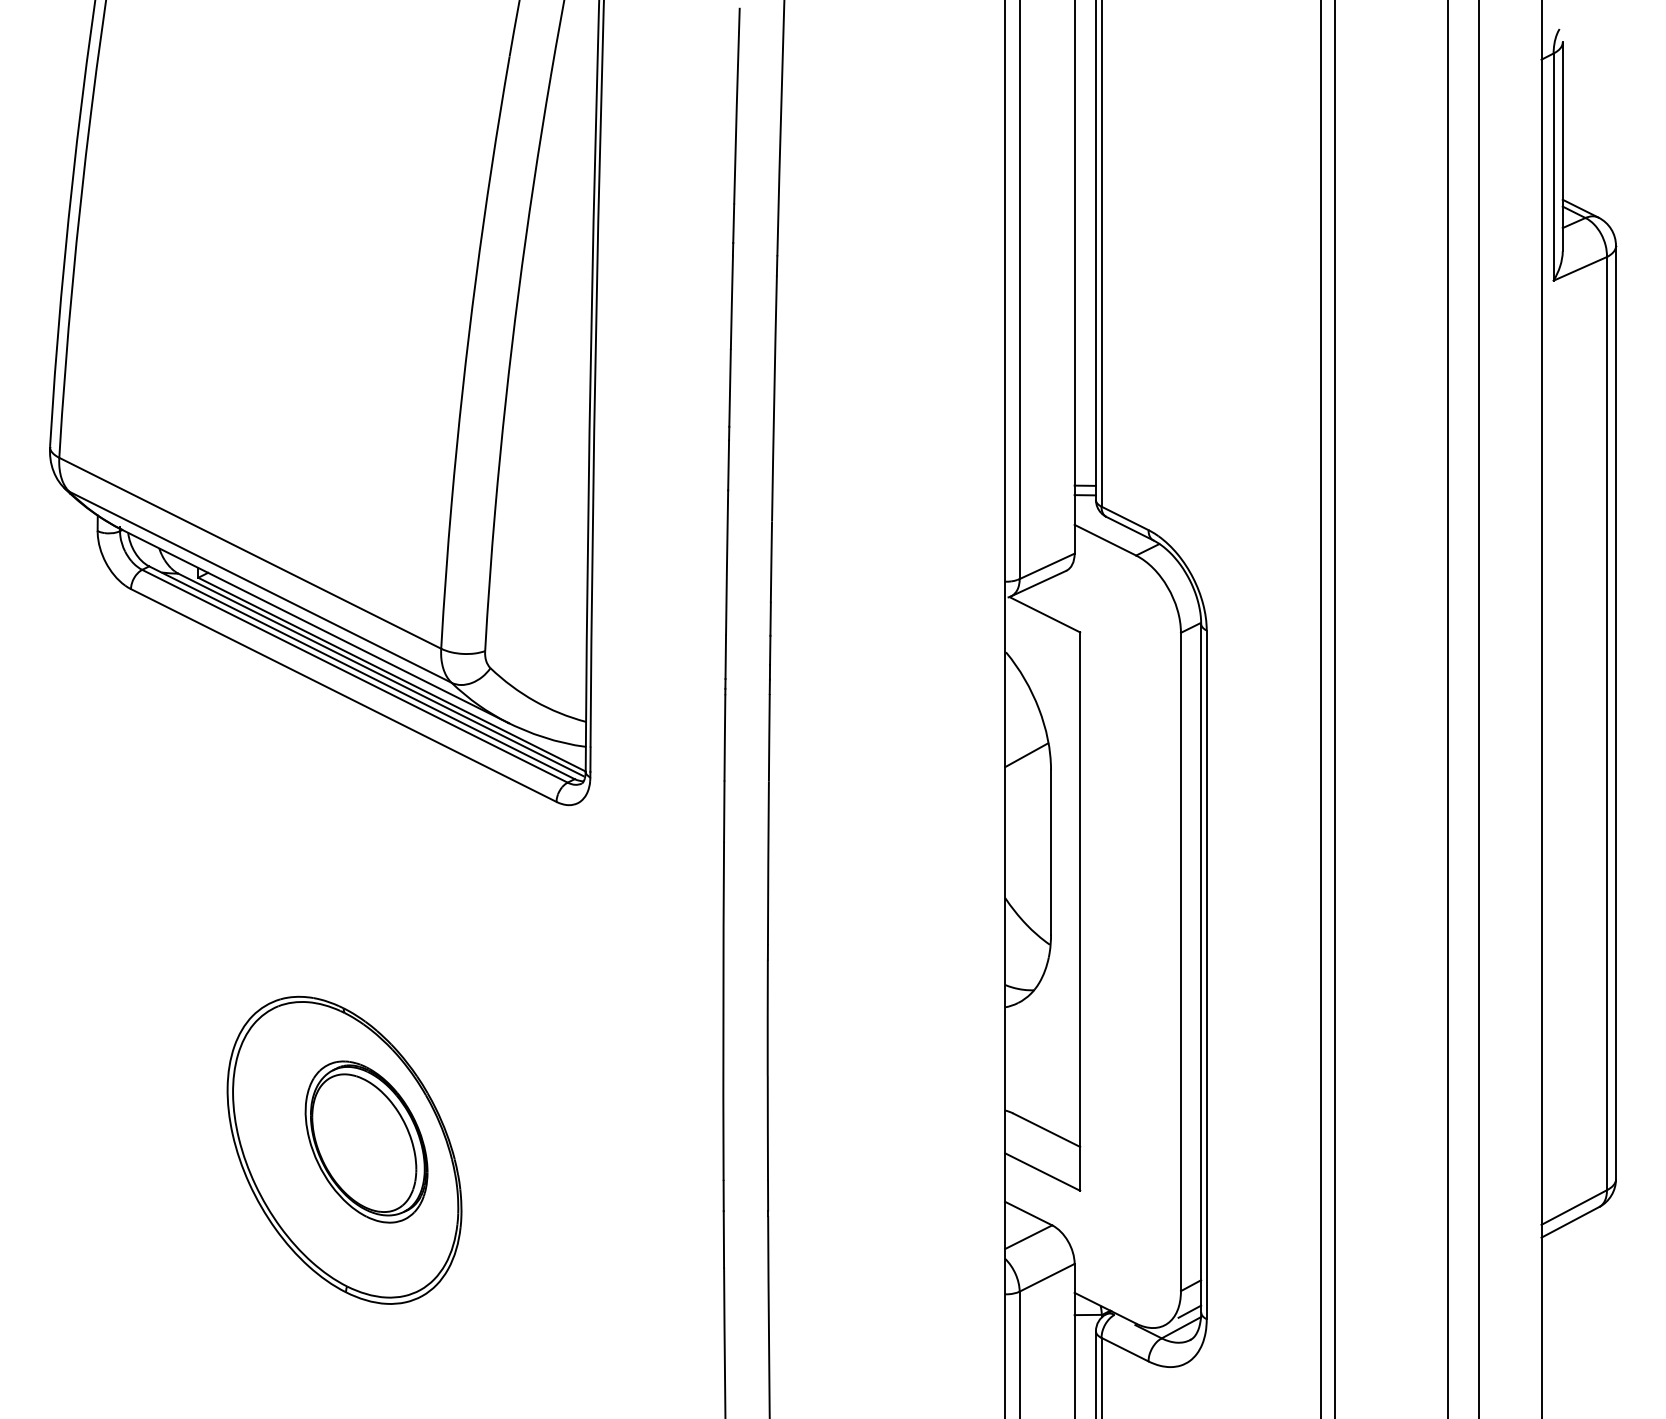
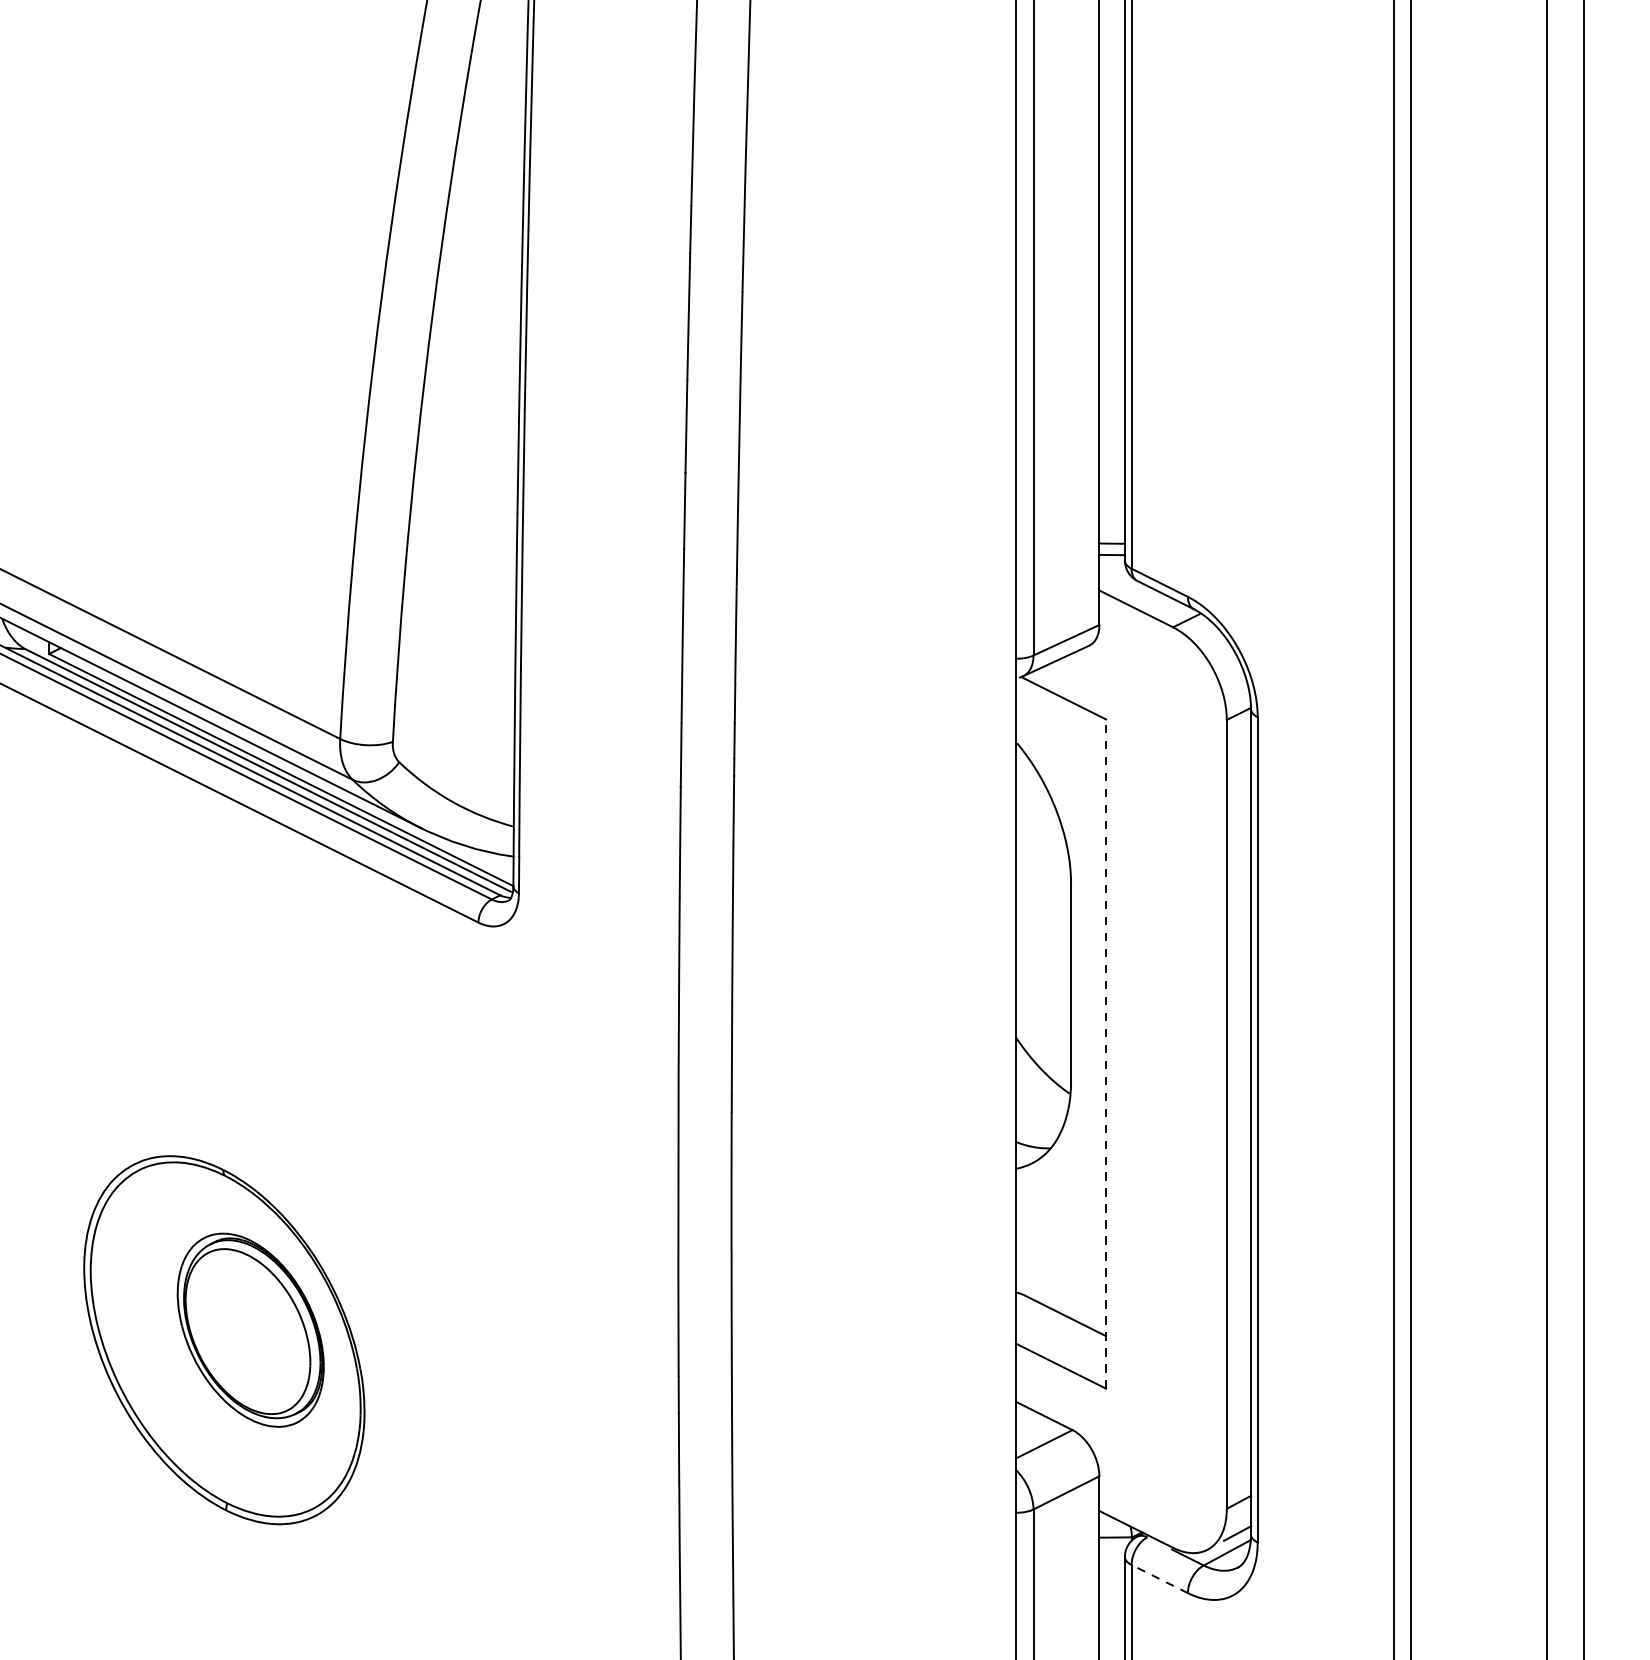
line: (1026, 755) -> (1041, 866), removed
line: (1080, 911) -> (1106, 1053), solid -> dashed
line: (1124, 1349) -> (1159, 1578), solid -> dashed

